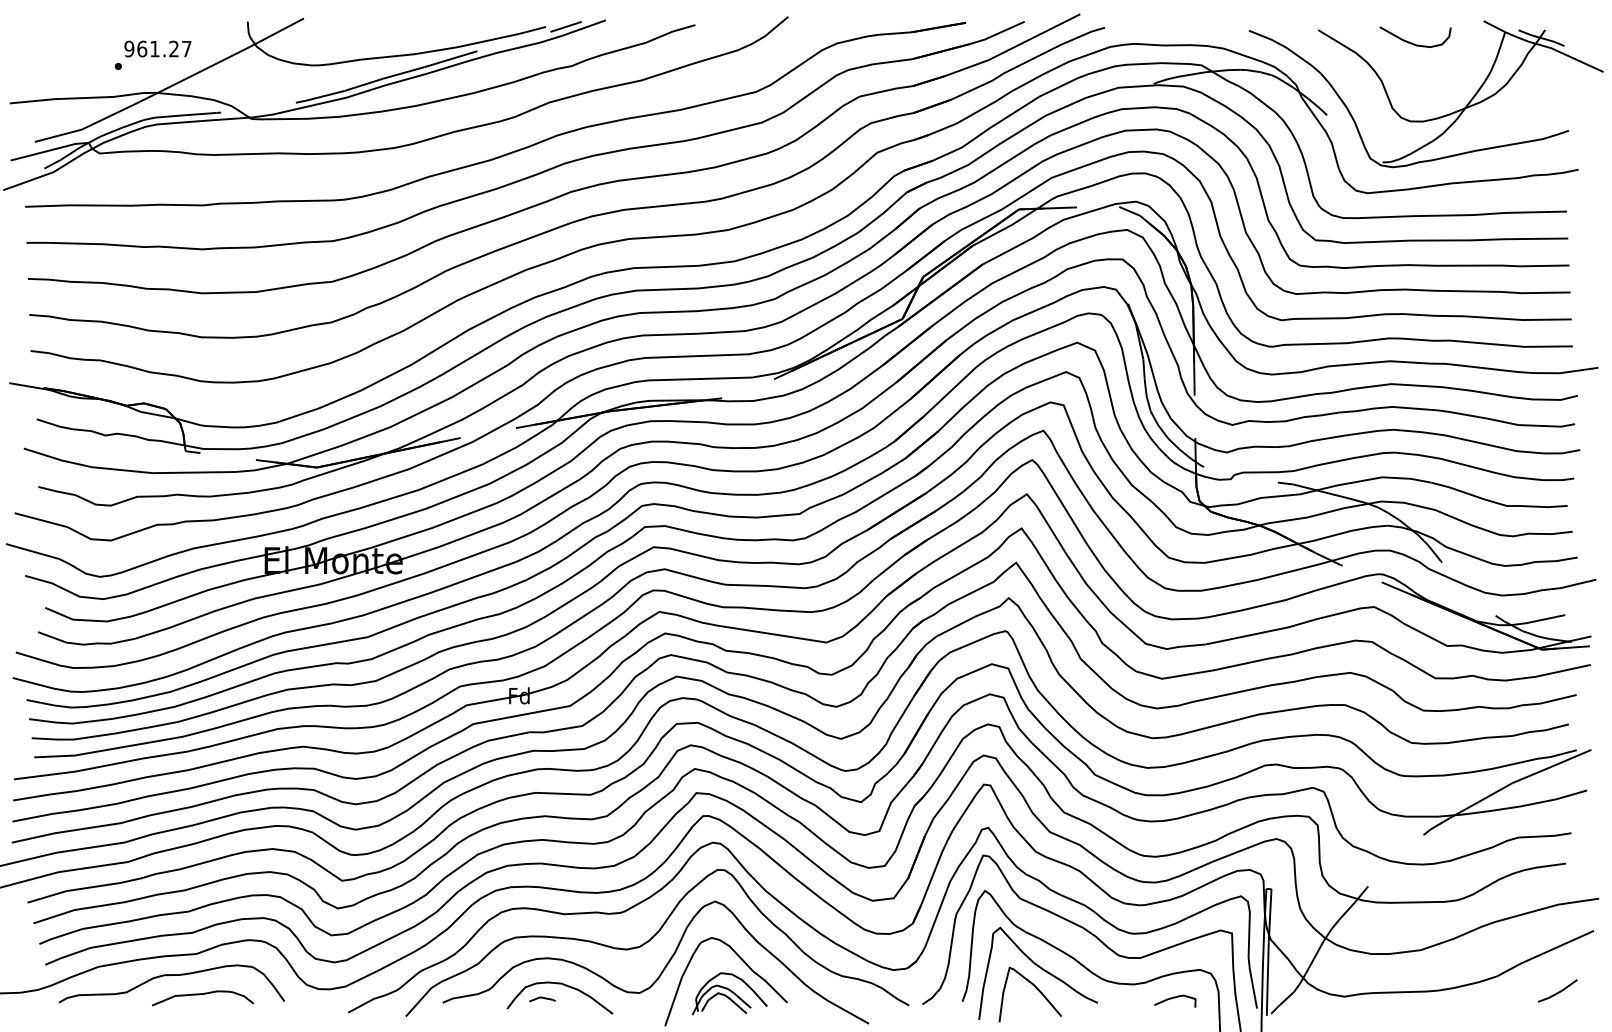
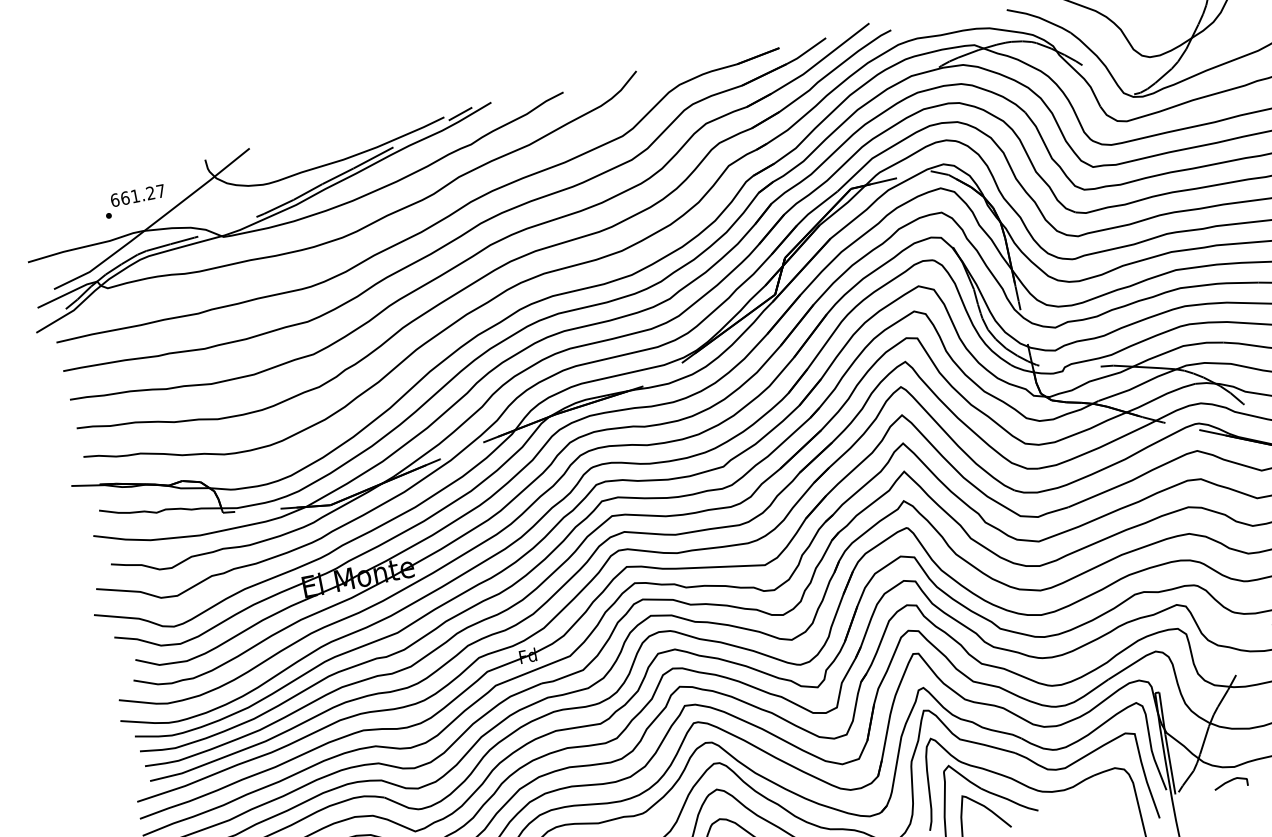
text: (129, 48) -> (115, 199), 961.27 -> 661.27
curve: (1175, 998) -> (1230, 781), moved

